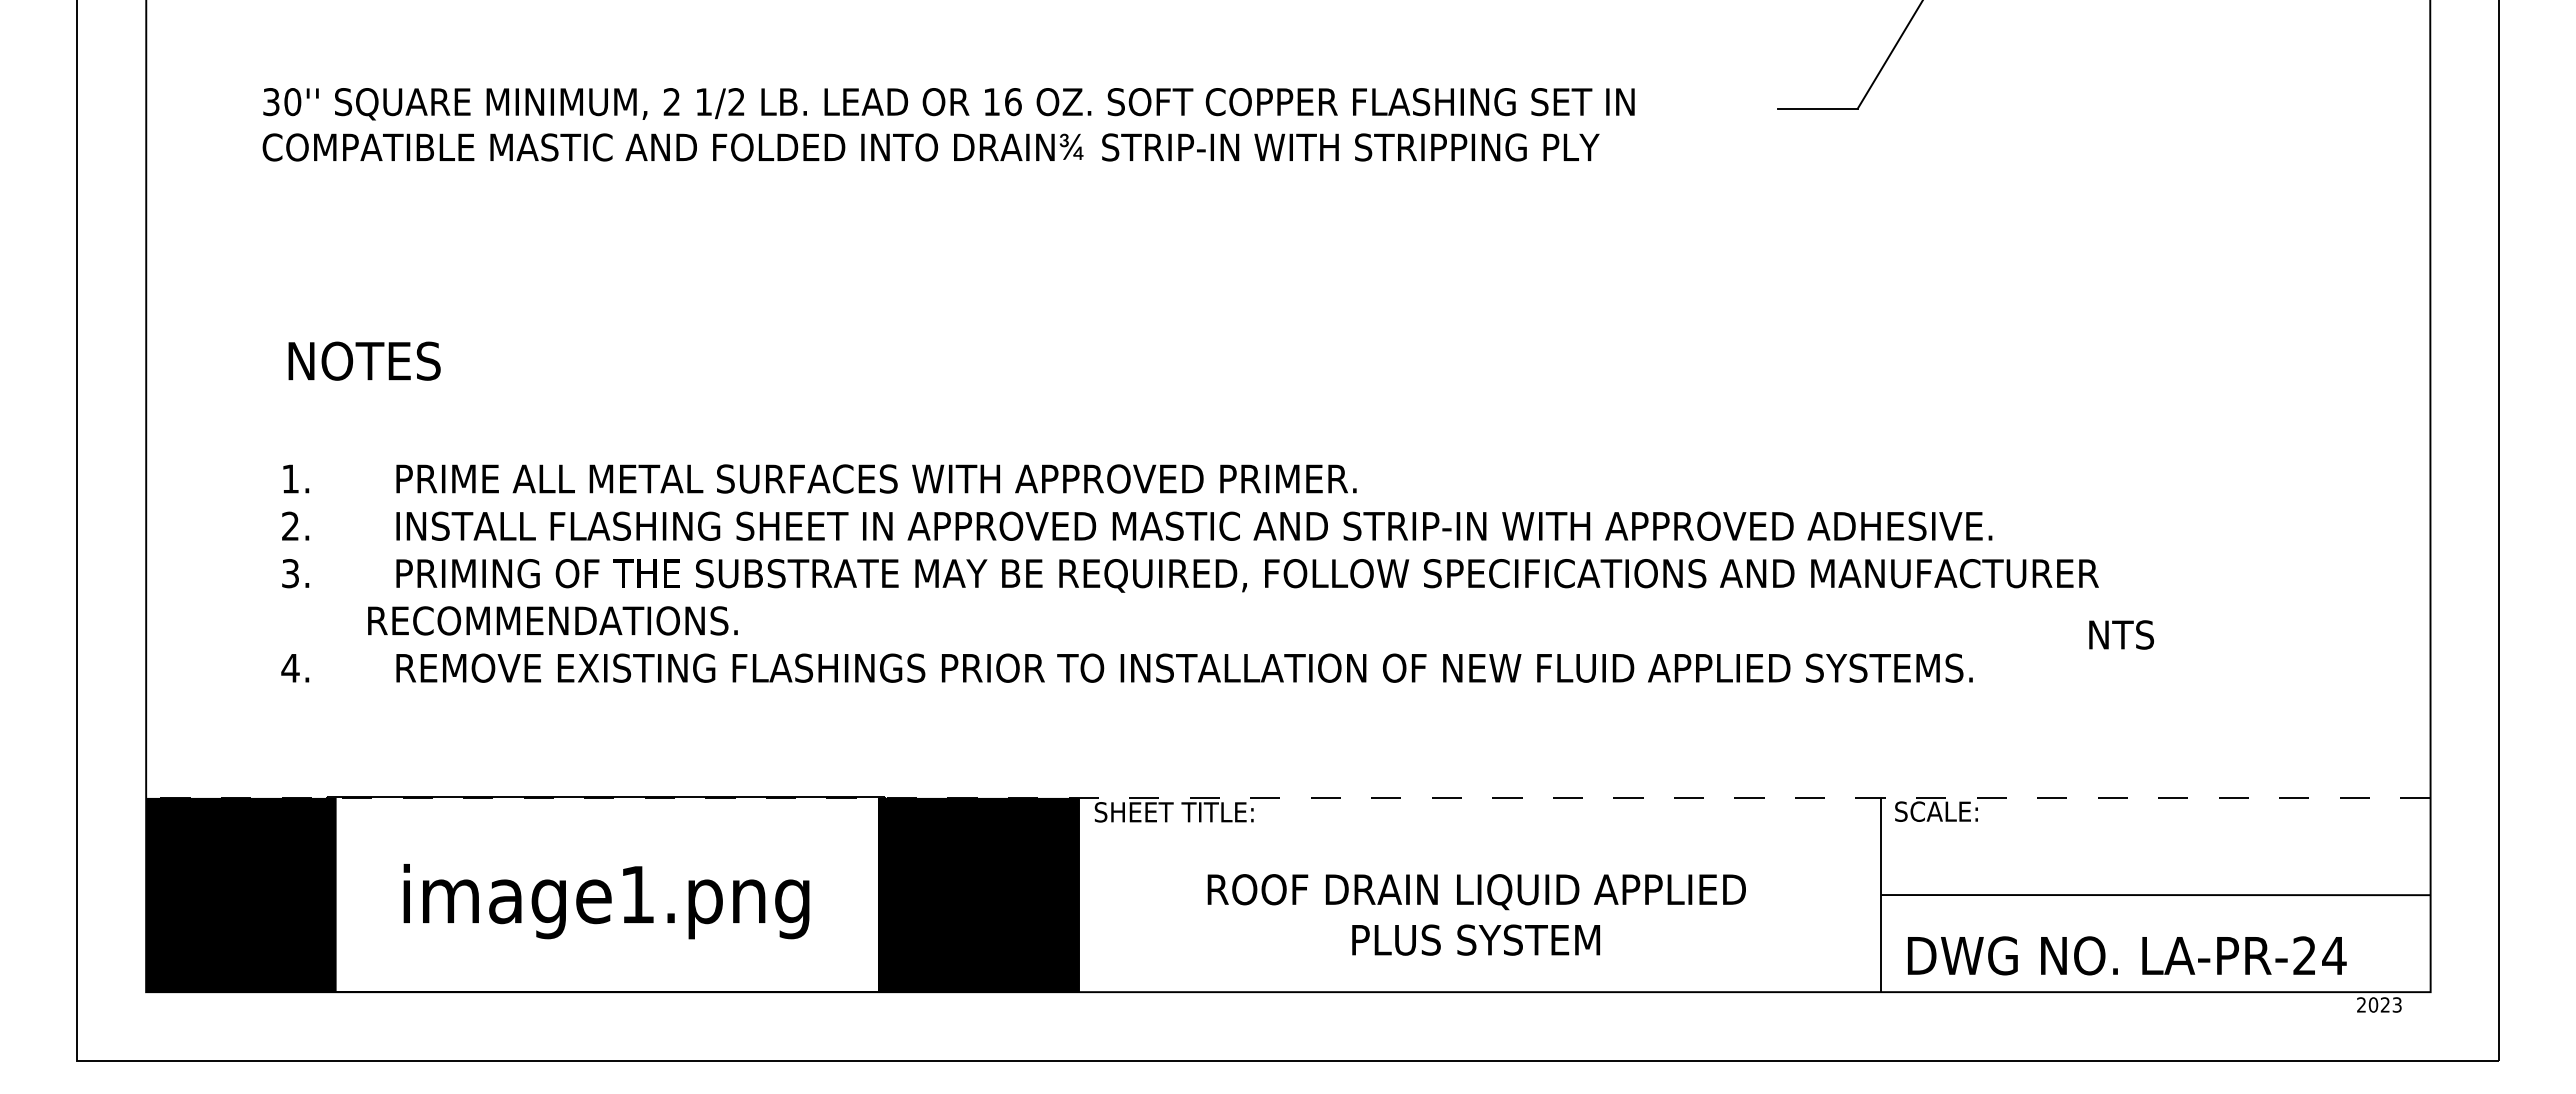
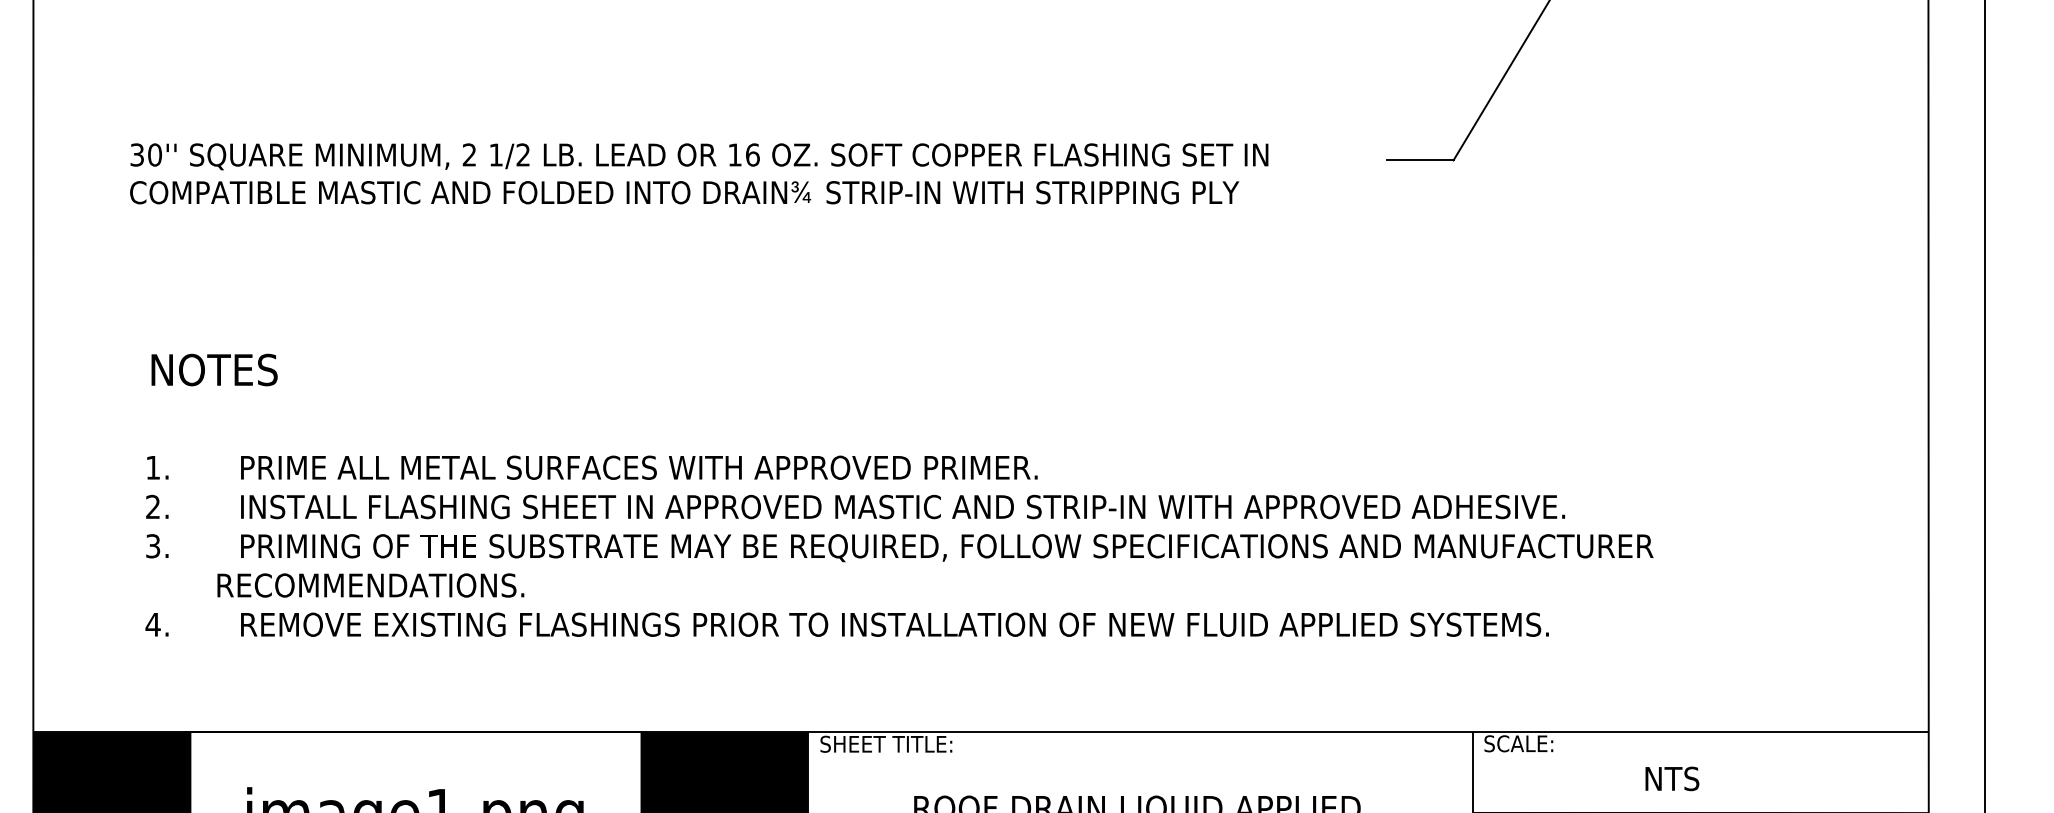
text: (2121, 634) -> (1672, 778), moved
line: (1287, 797) -> (980, 732), dashed -> solid

